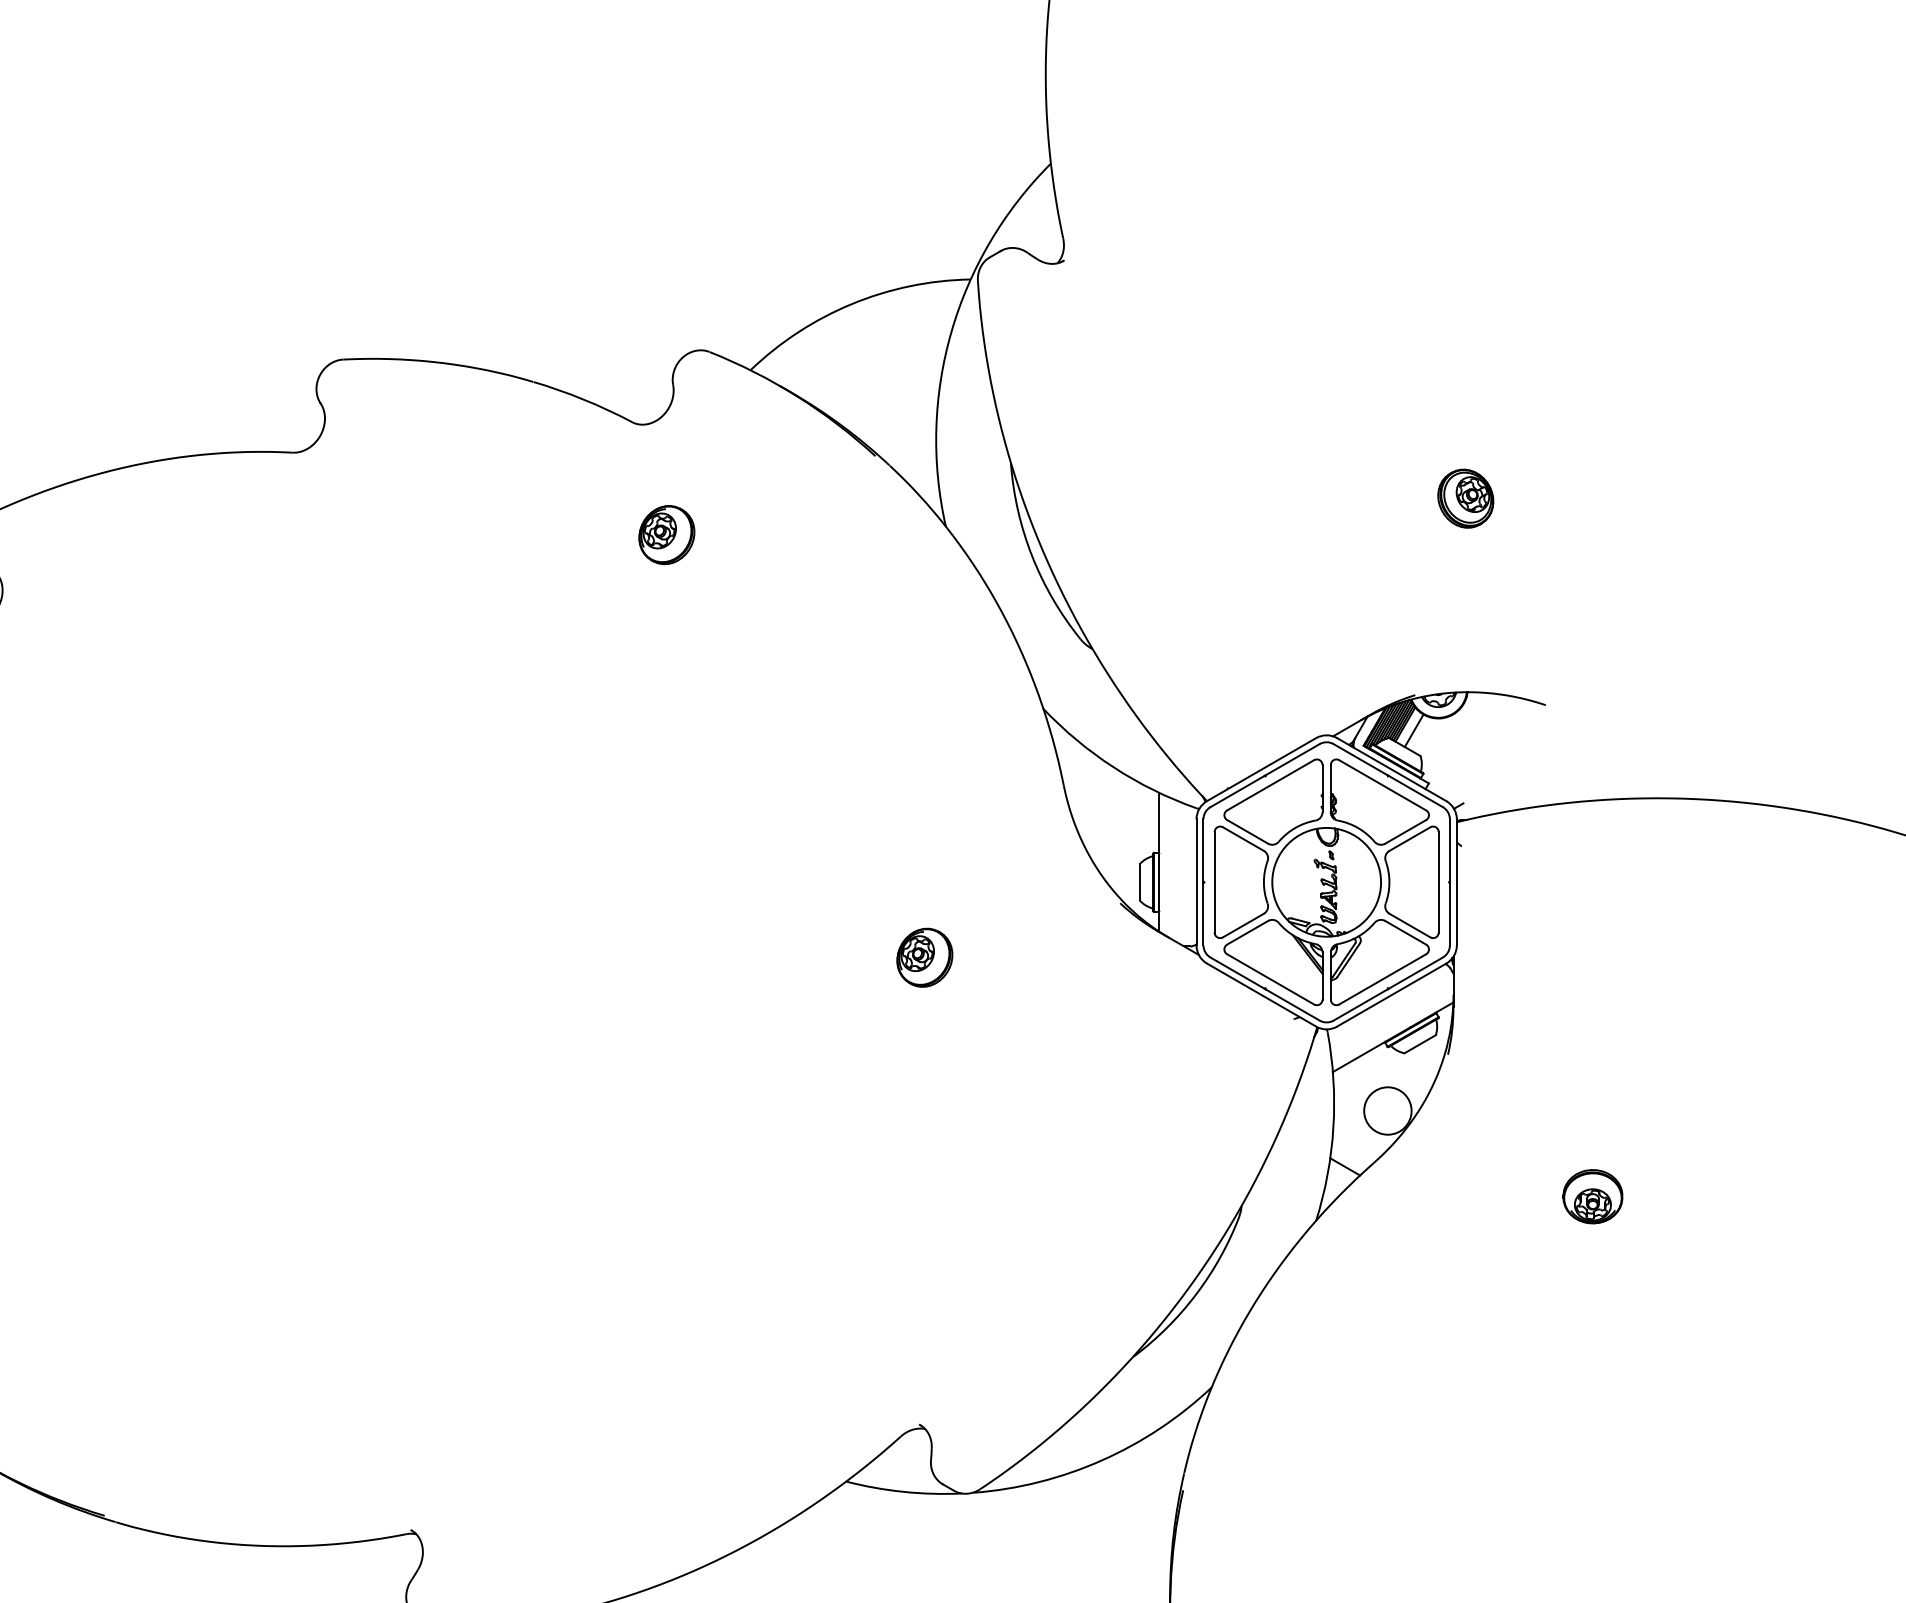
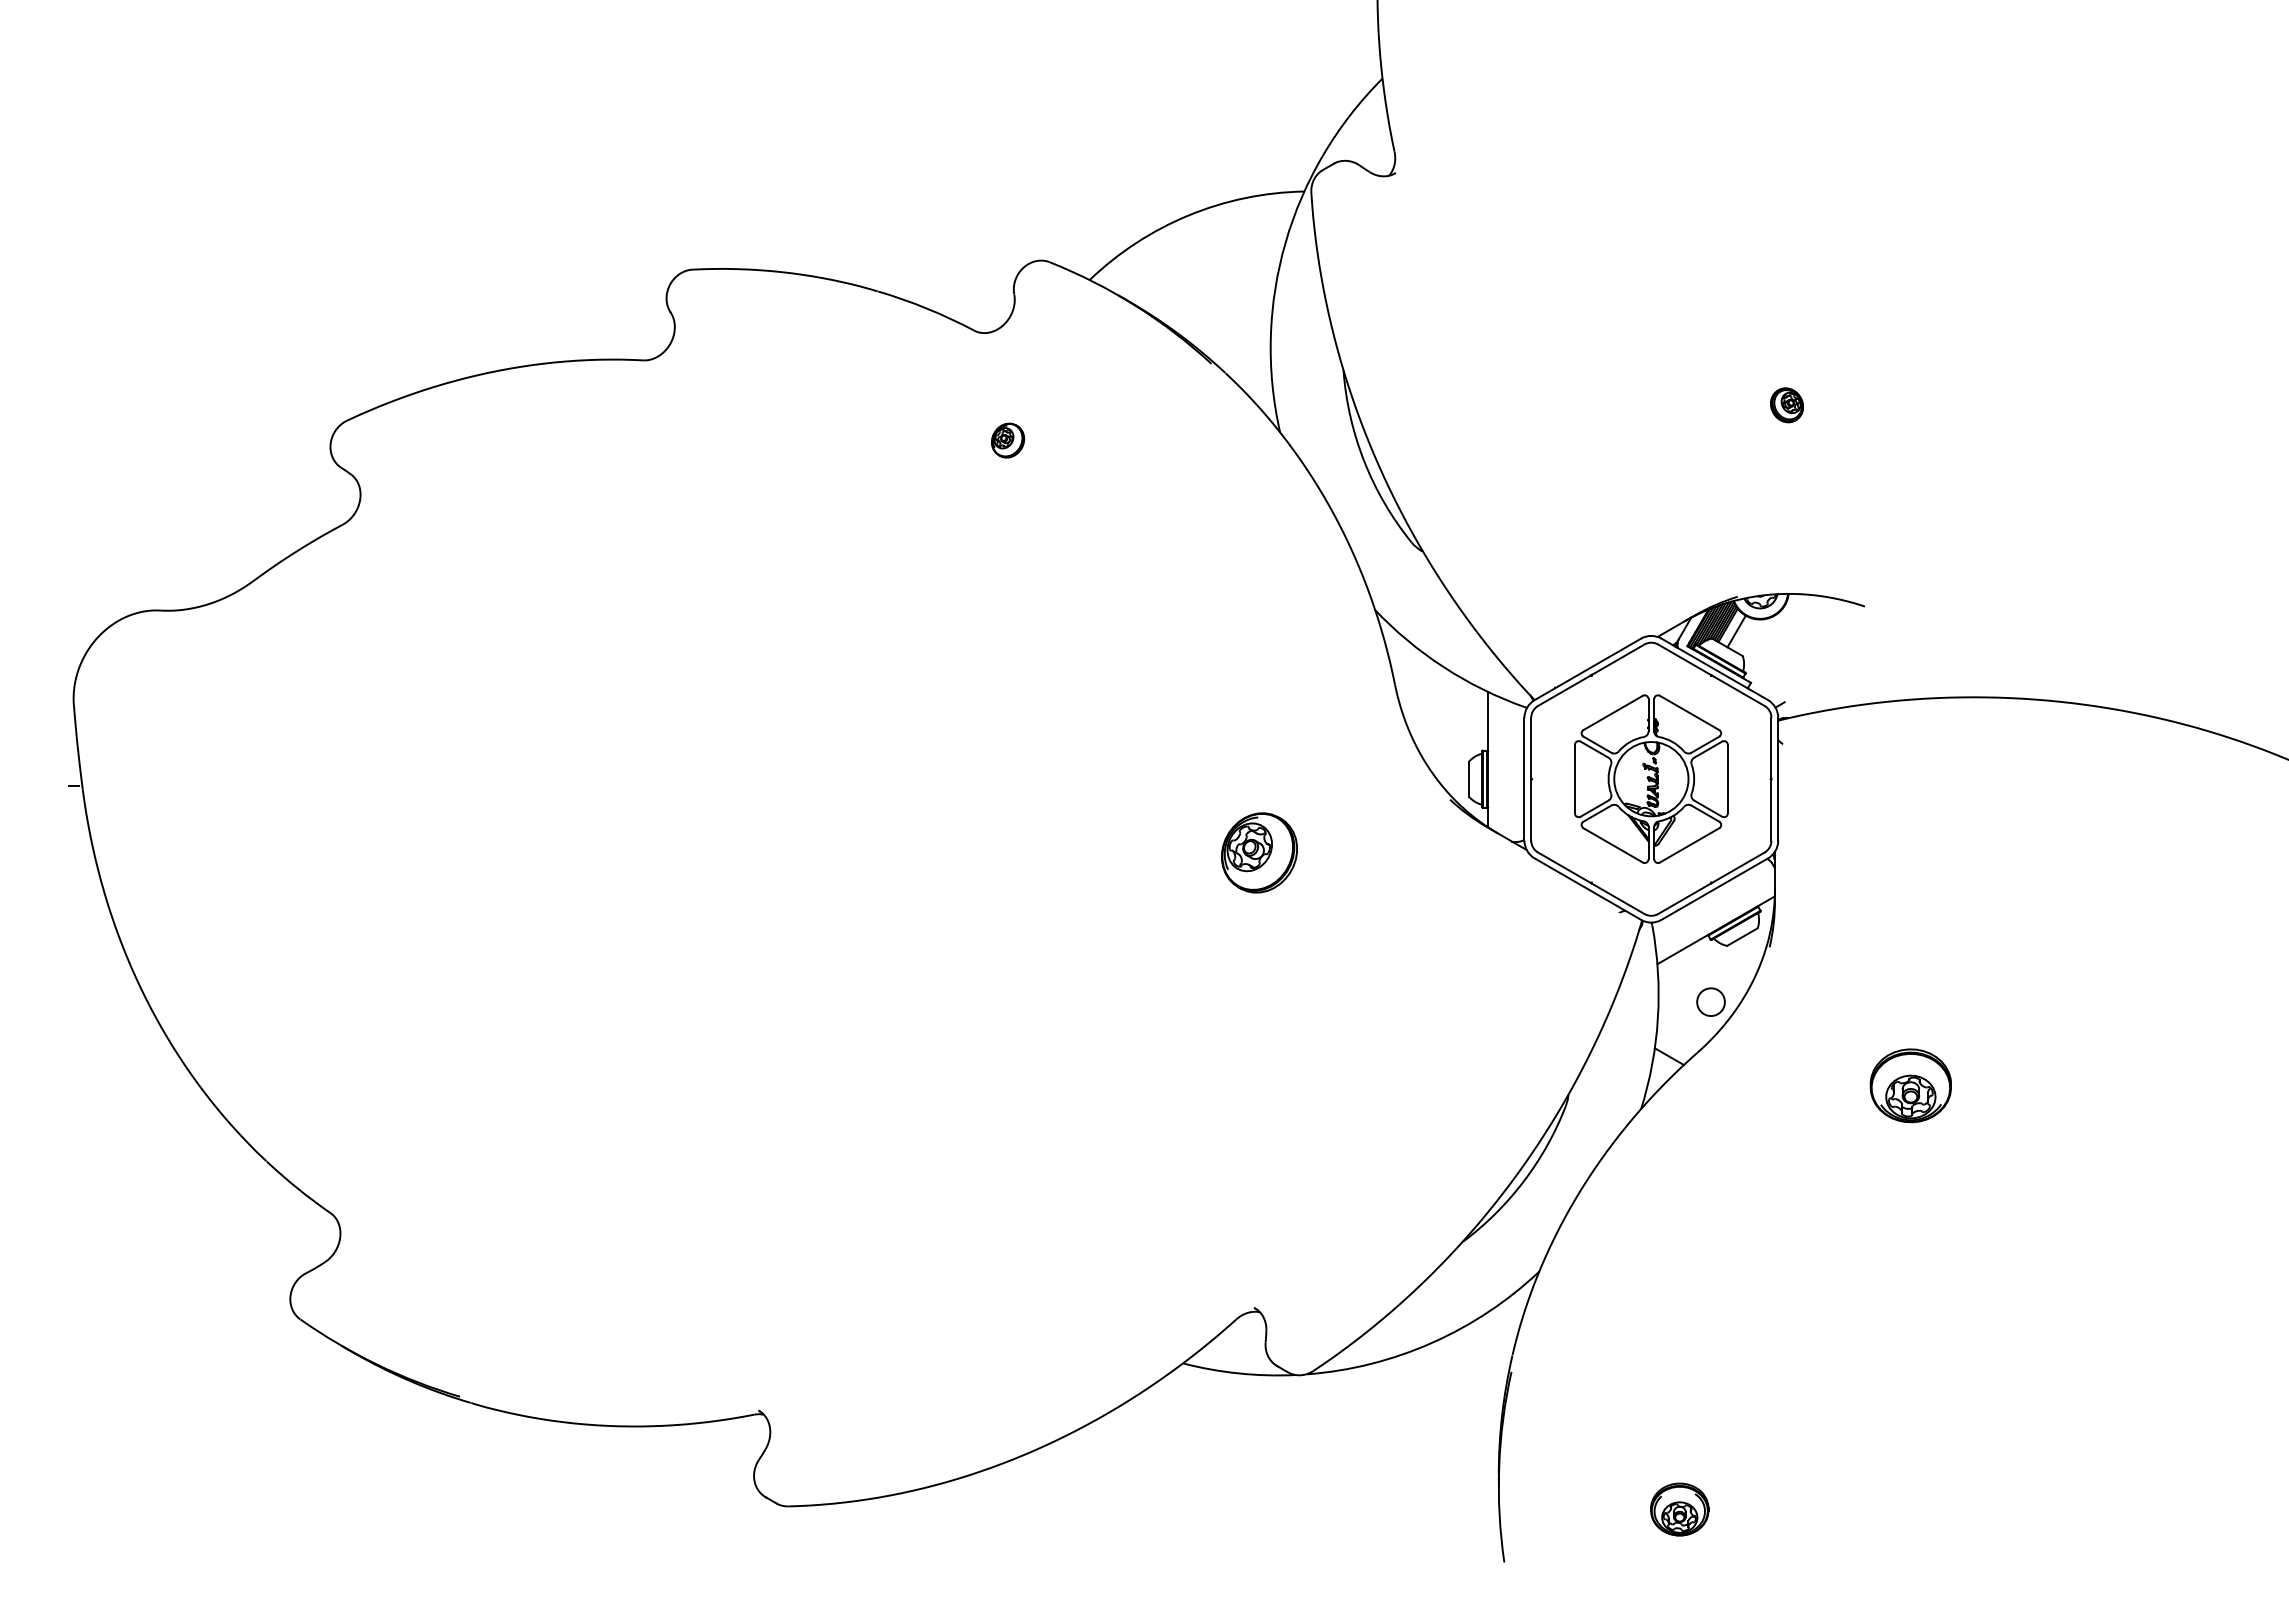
part: (1465, 498) -> (1786, 405), size x0.6
part: (666, 534) -> (1007, 440), size x0.6
part: (1326, 881) -> (1651, 778), size x0.7
part: (924, 957) -> (1259, 852), size x1.4
circle: (1387, 1111) -> (1710, 1002), size x0.6
part: (1592, 1196) -> (1910, 1085), size x1.4

